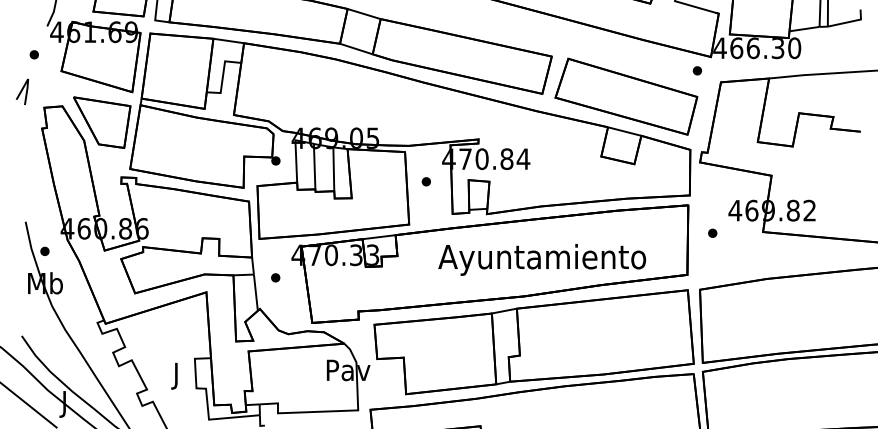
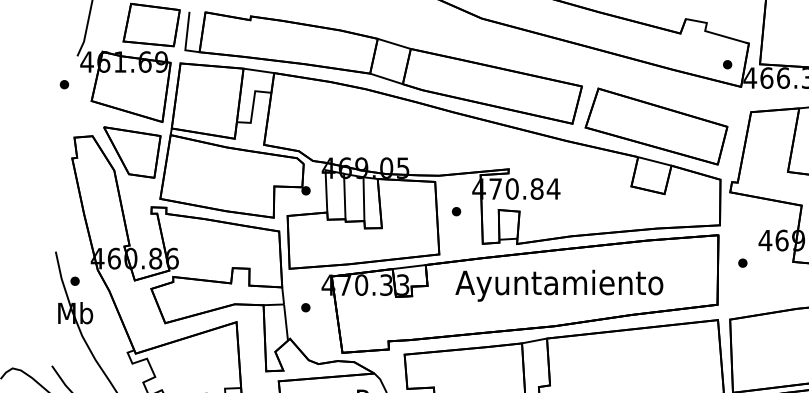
part: (697, 70) -> (727, 64), moved
part: (22, 91) -> (52, 121), removed
text: (542, 259) -> (559, 285), moved

